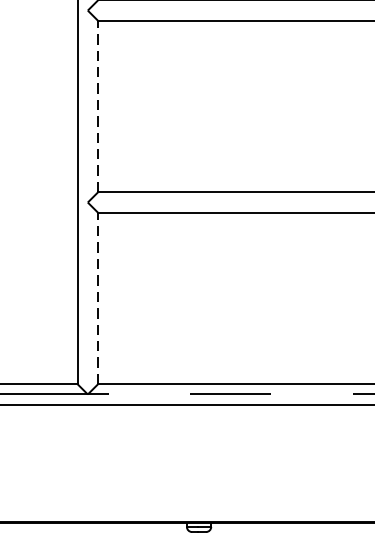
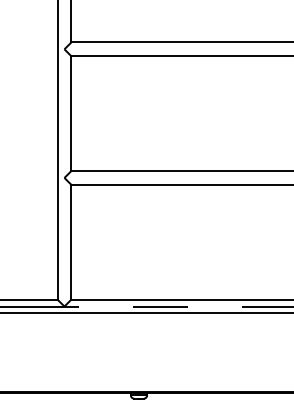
line: (98, 106) -> (71, 113), dashed -> solid
line: (98, 297) -> (71, 241), dashed -> solid

